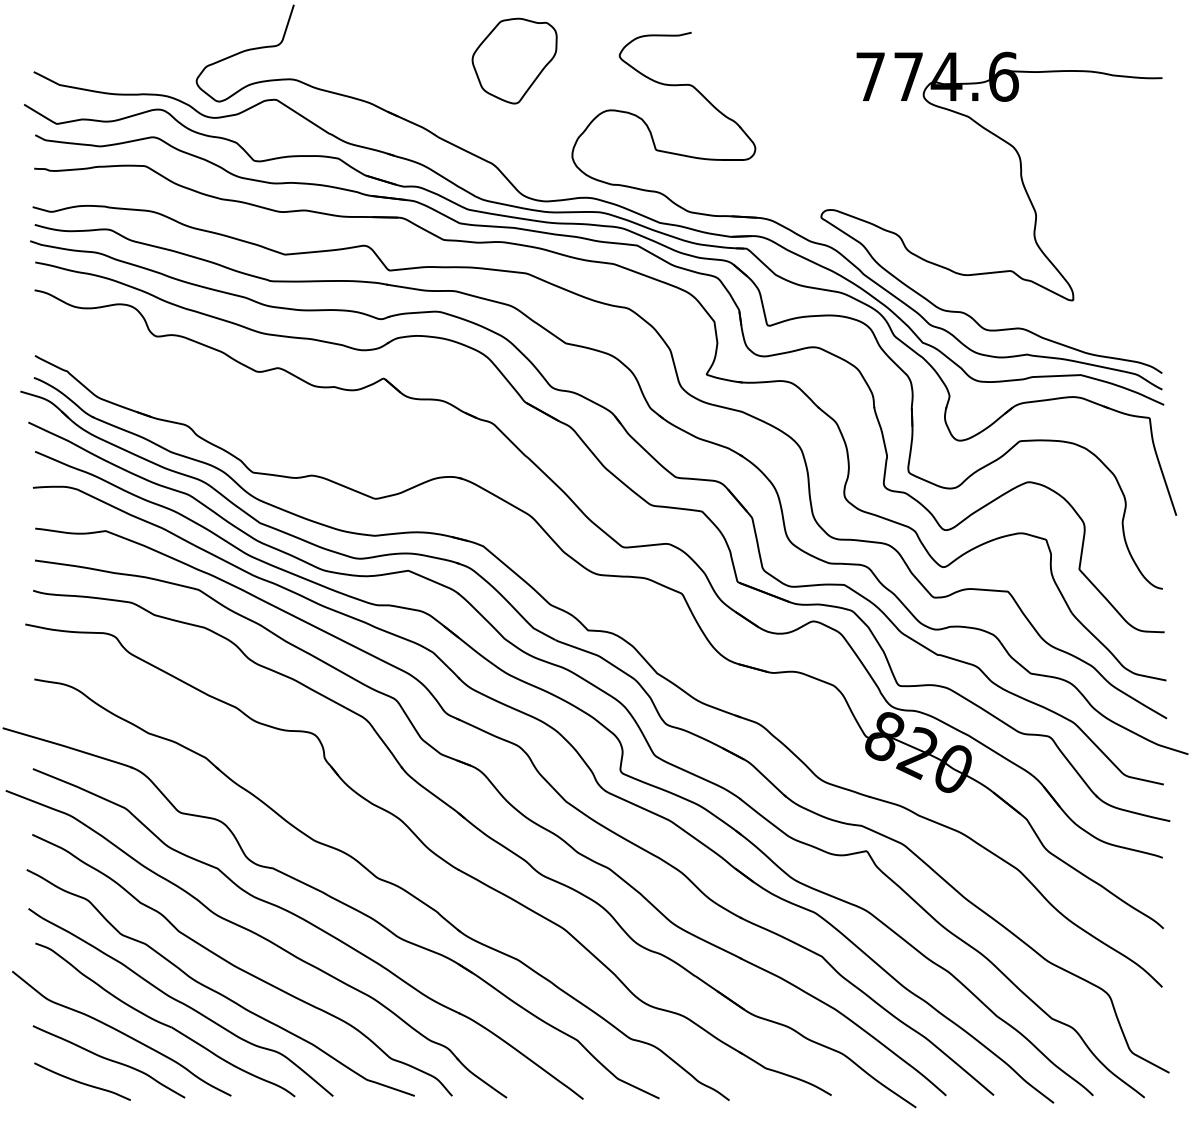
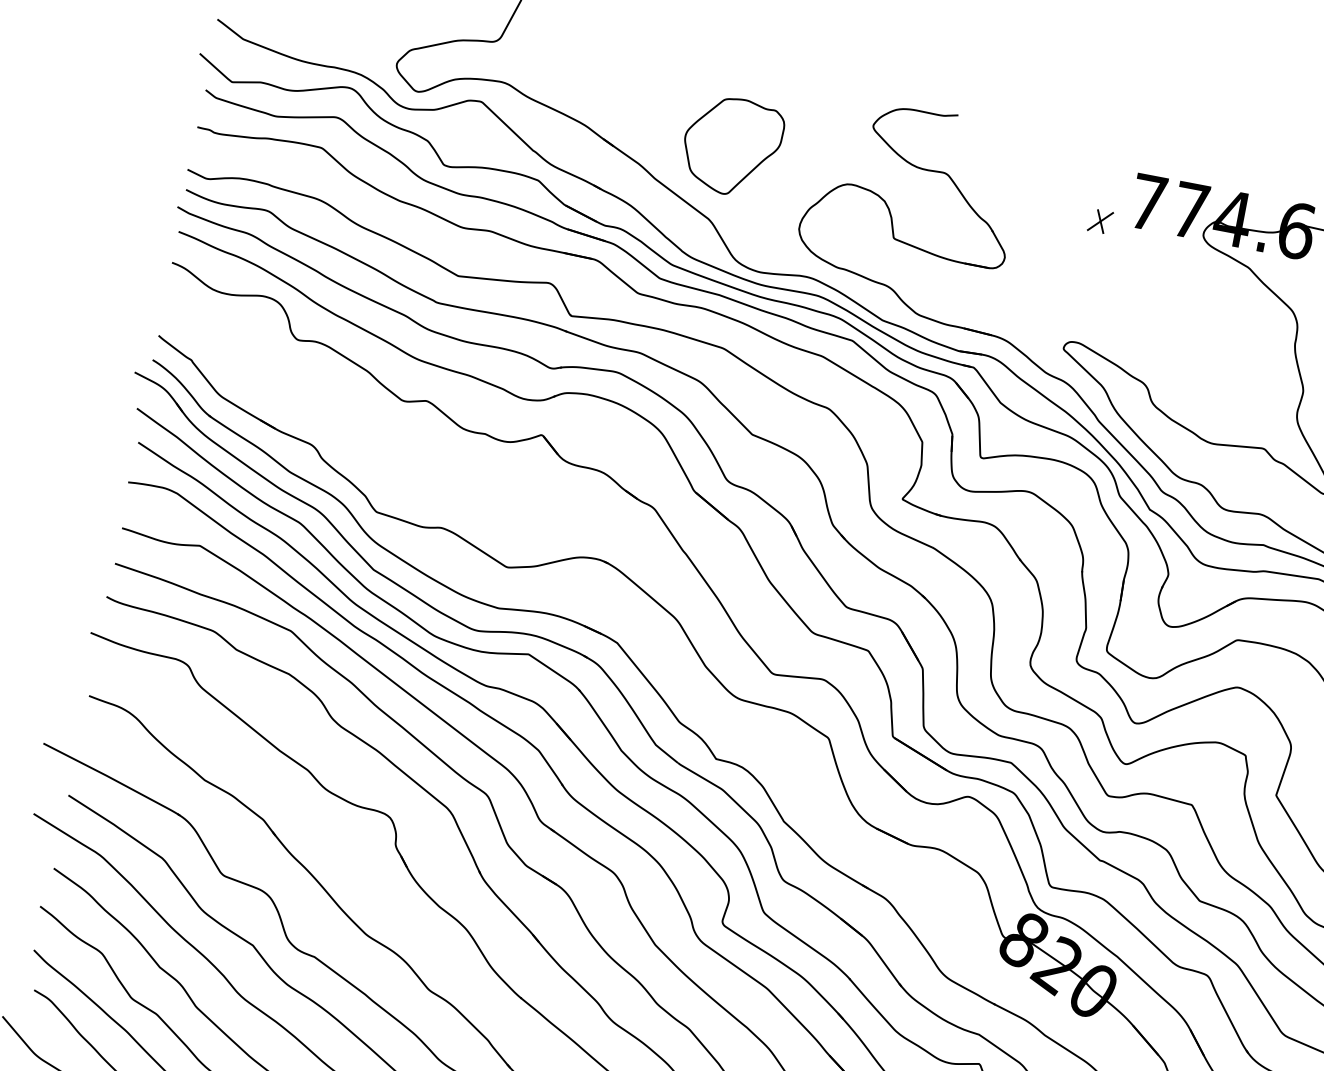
part: (514, 60) -> (731, 145), moved
part: (831, 100) -> (1099, 220), added

